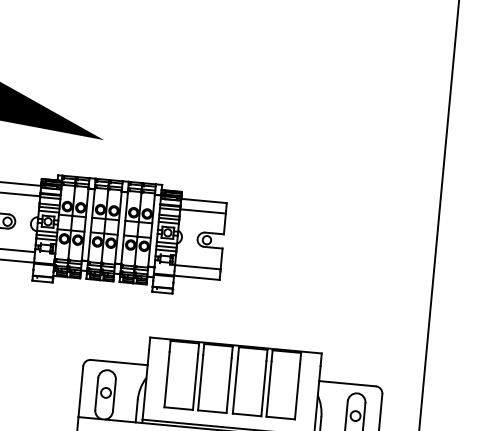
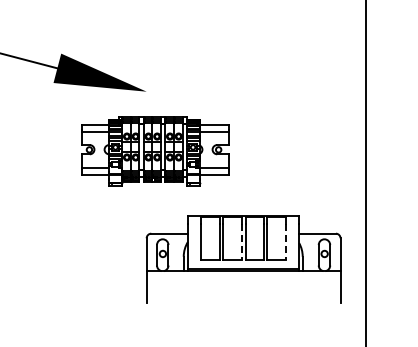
line: (229, 384) -> (241, 241), solid -> dashed
line: (296, 391) -> (285, 241), solid -> dashed

